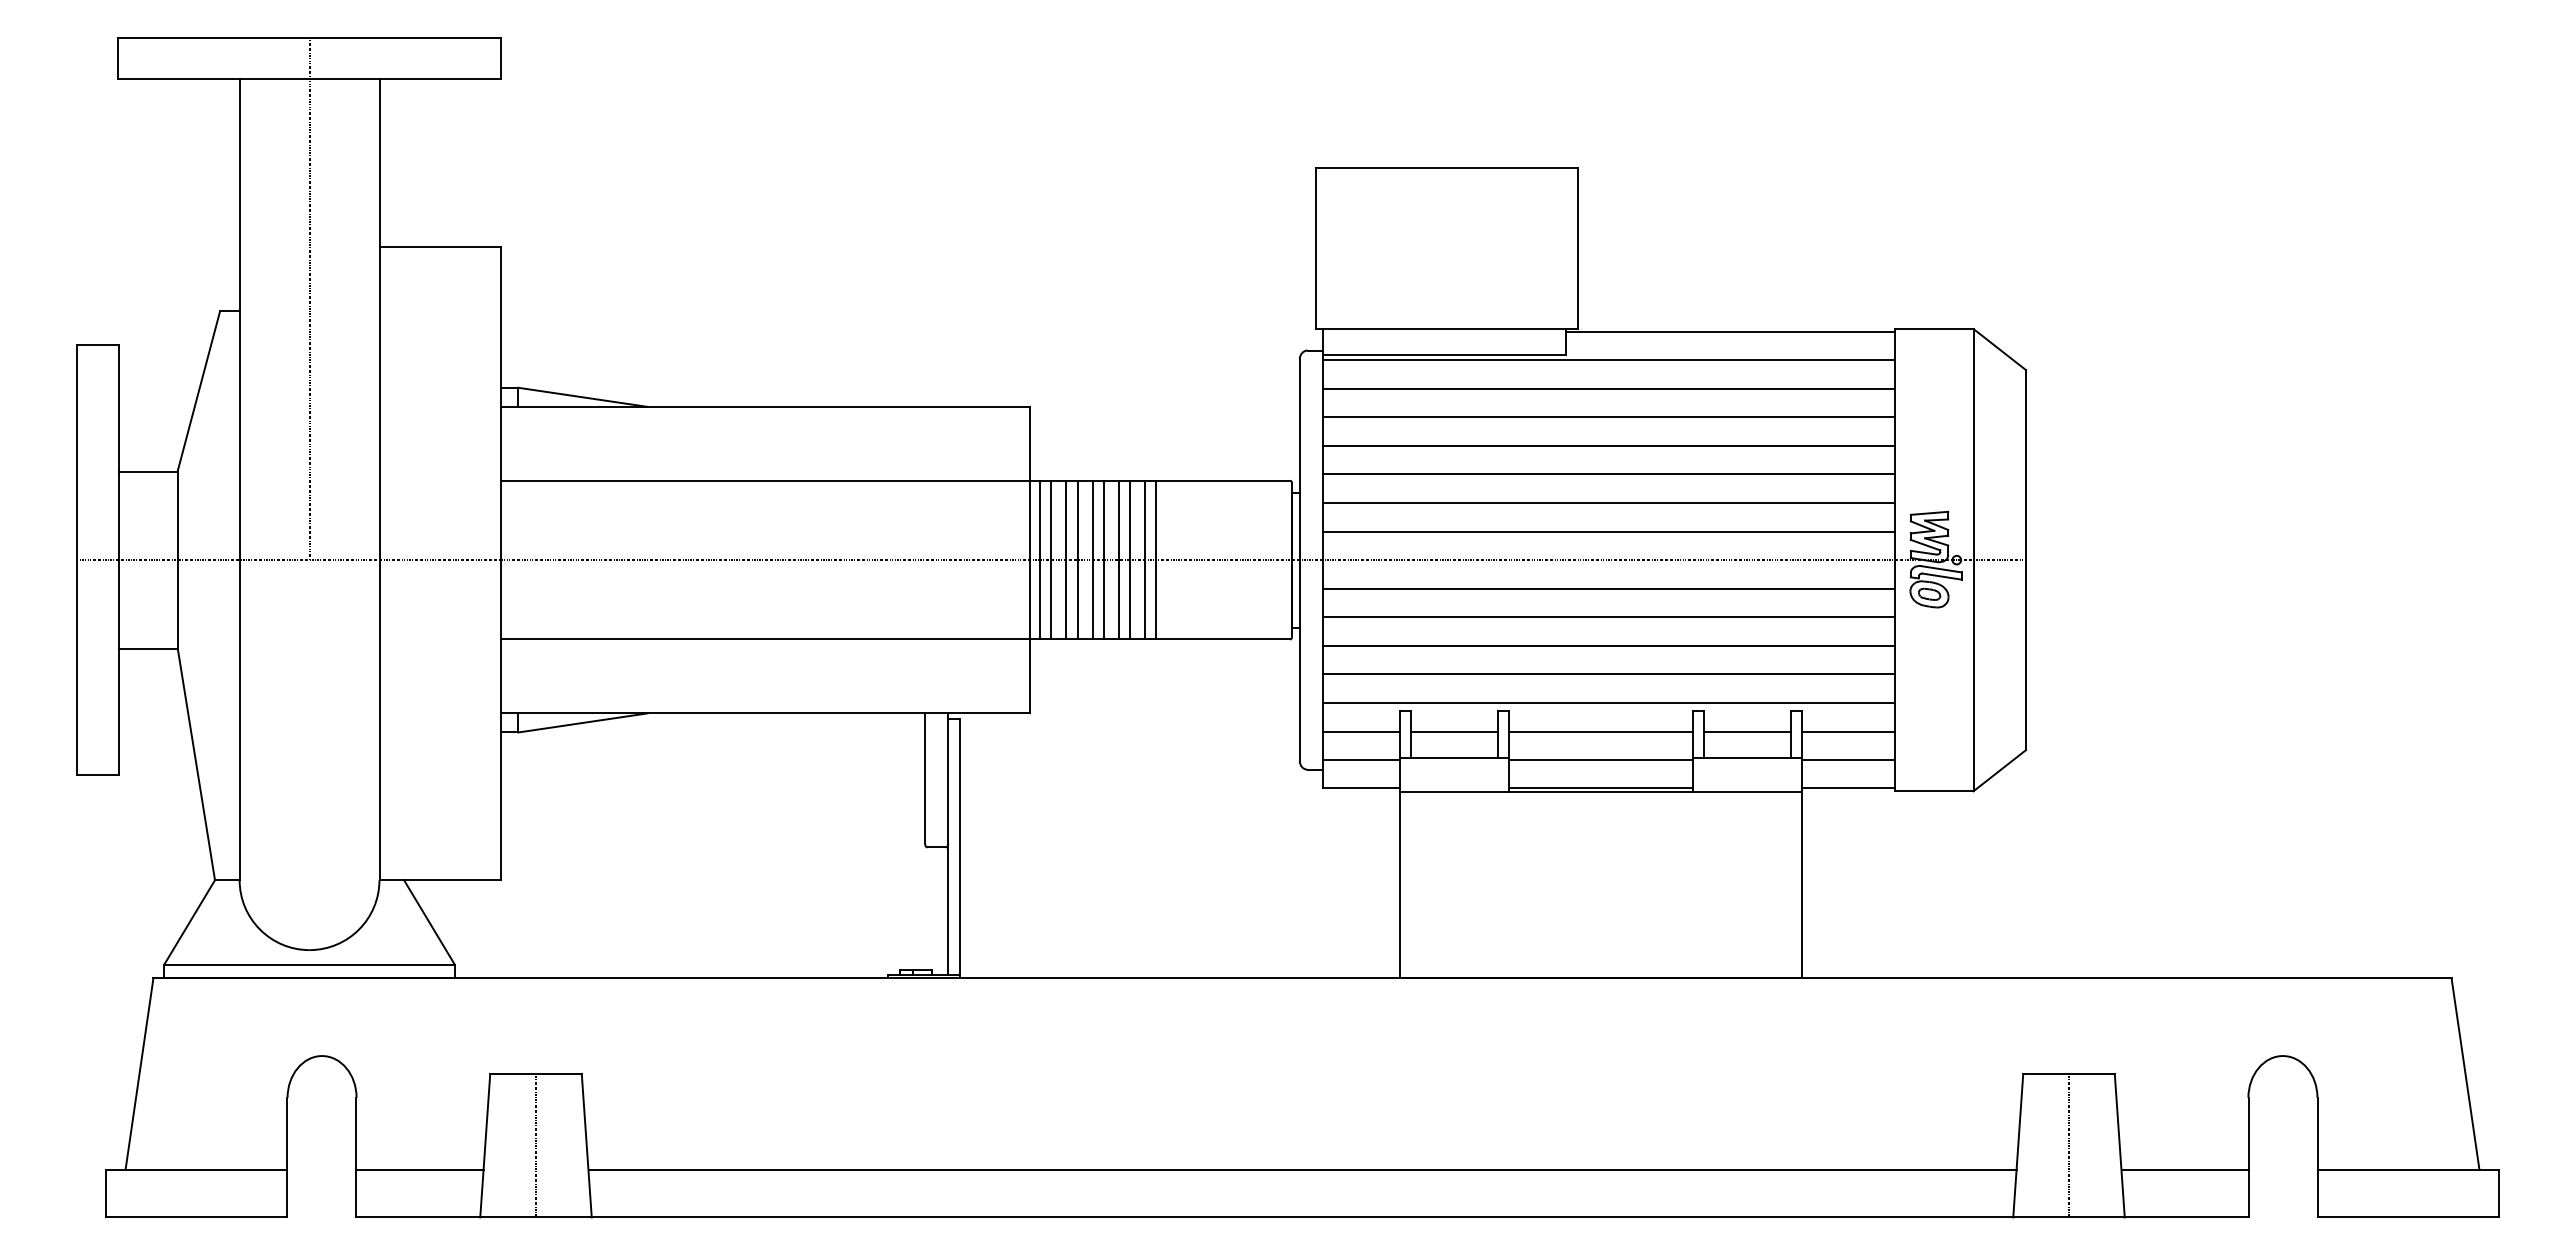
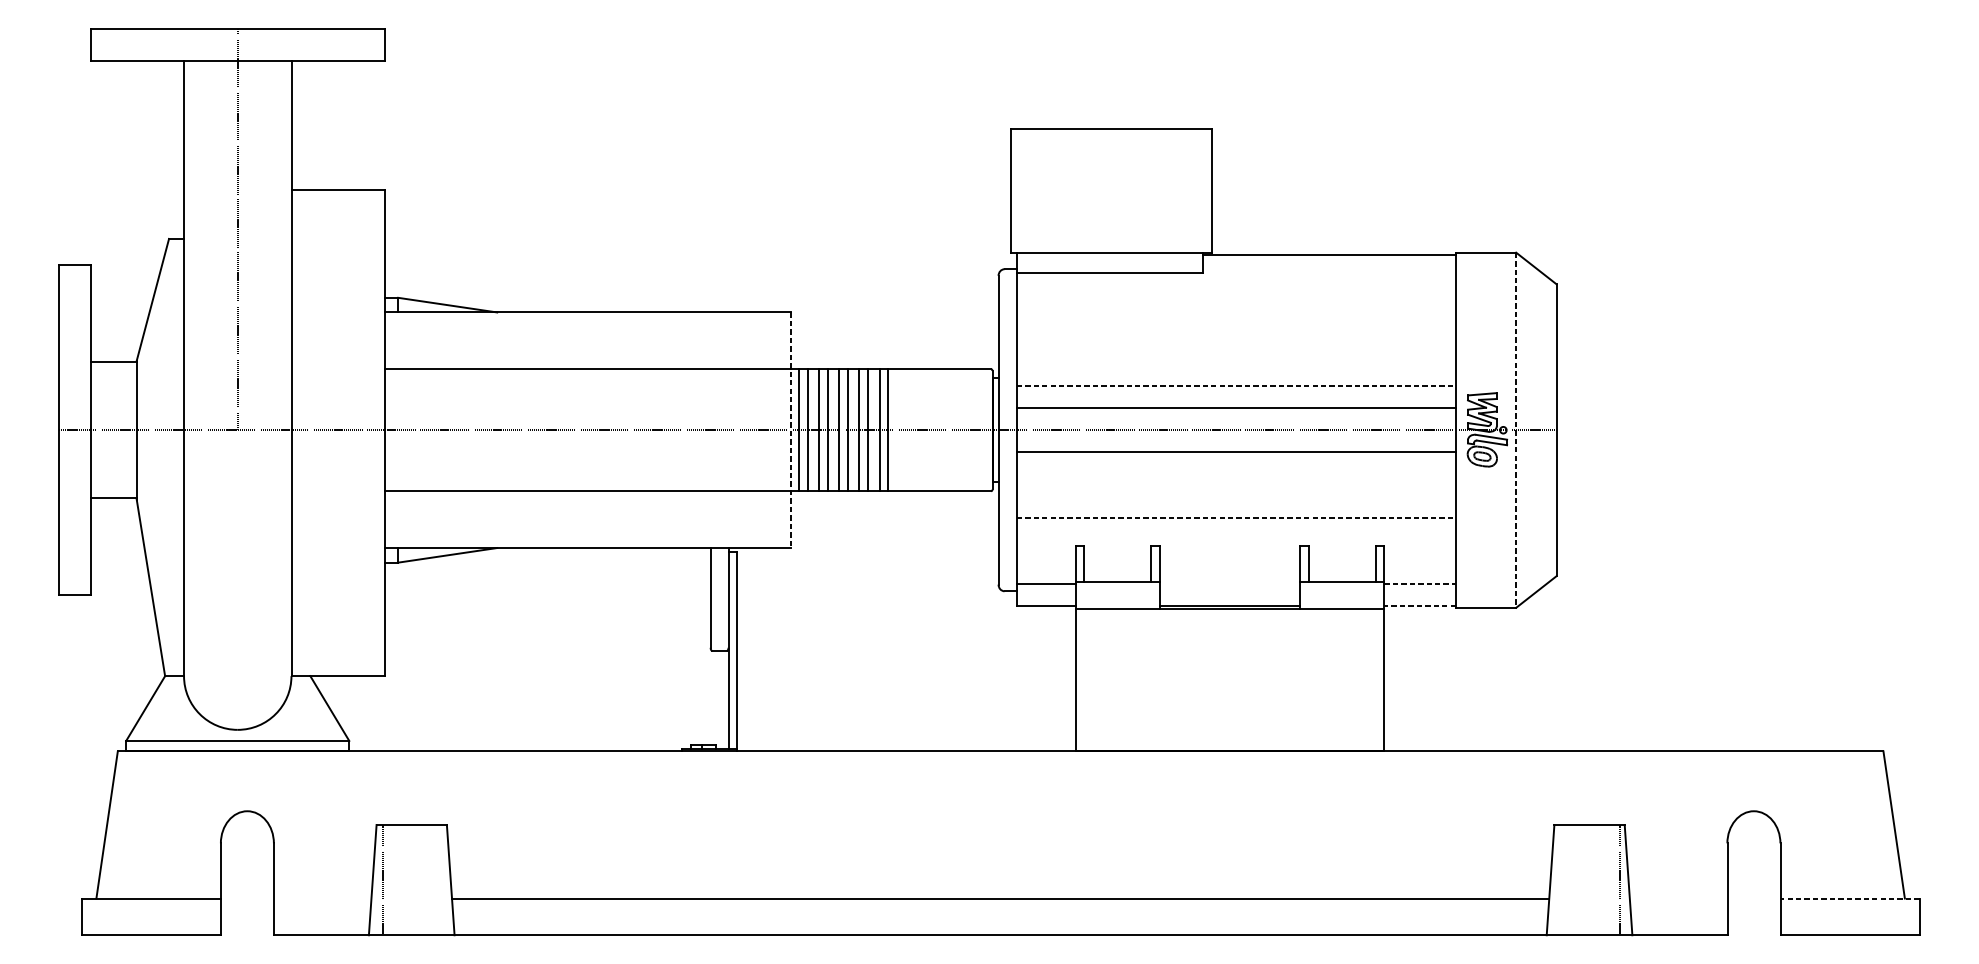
line: (1609, 360) -> (1236, 276), removed
line: (1609, 388) -> (1236, 298), removed
line: (1609, 417) -> (1236, 320), removed
line: (1609, 445) -> (1236, 342), removed
line: (1609, 474) -> (1236, 364), removed
line: (1609, 503) -> (1236, 386), solid -> dashed
line: (1029, 560) -> (790, 430), solid -> dashed
line: (1973, 560) -> (1516, 430), solid -> dashed
line: (1609, 617) -> (1236, 474), removed
line: (1609, 645) -> (1236, 495), removed
line: (1609, 674) -> (1236, 518), solid -> dashed
line: (1609, 702) -> (1236, 539), removed
line: (1361, 731) -> (1045, 561), removed
line: (1454, 731) -> (1117, 561), removed
line: (1600, 731) -> (1229, 561), removed
line: (1746, 731) -> (1341, 561), removed
line: (1848, 731) -> (1420, 561), removed
line: (1600, 760) -> (1229, 584), removed
line: (1848, 760) -> (1420, 584), solid -> dashed
line: (1848, 788) -> (1420, 605), solid -> dashed
line: (536, 1145) -> (382, 879), moved
line: (2069, 1145) -> (1620, 879), moved
line: (419, 1169) -> (322, 898), removed
line: (2184, 1169) -> (1678, 898), removed
line: (2408, 1169) -> (1850, 898), solid -> dashed

